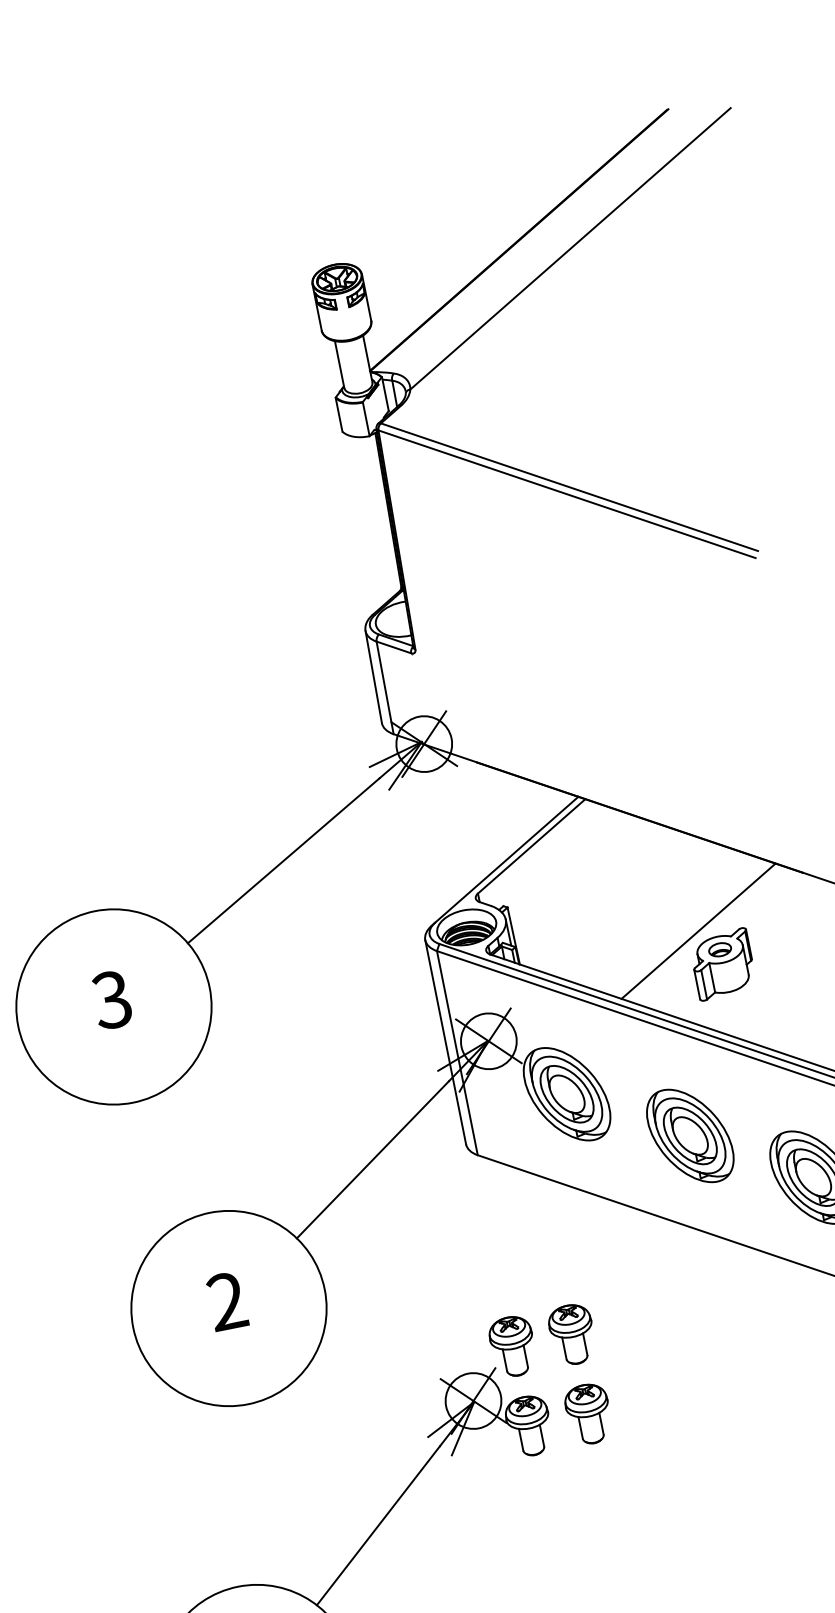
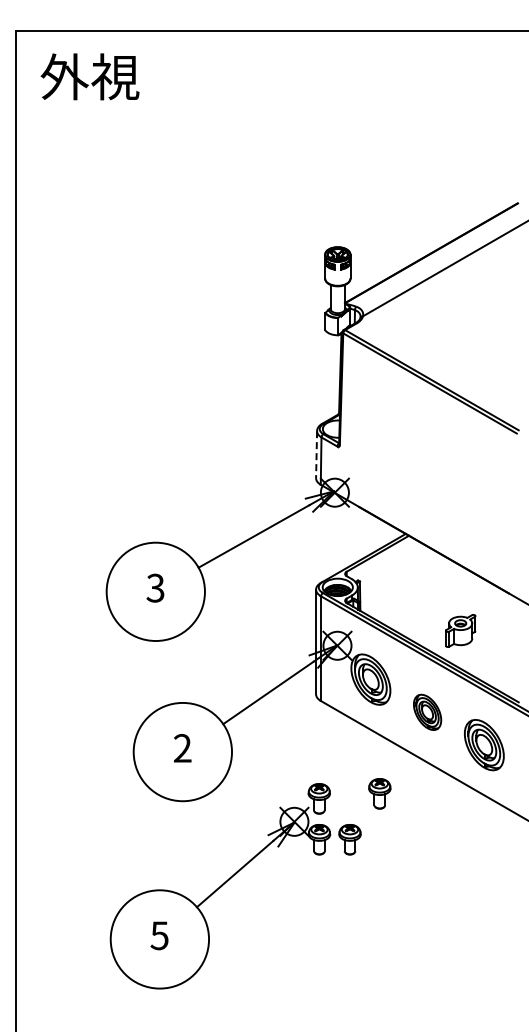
line: (373, 678) -> (316, 455), solid -> dashed
line: (697, 930) -> (451, 611), removed
part: (690, 1136) -> (427, 712), size x0.7
part: (571, 1334) -> (379, 793), moved

